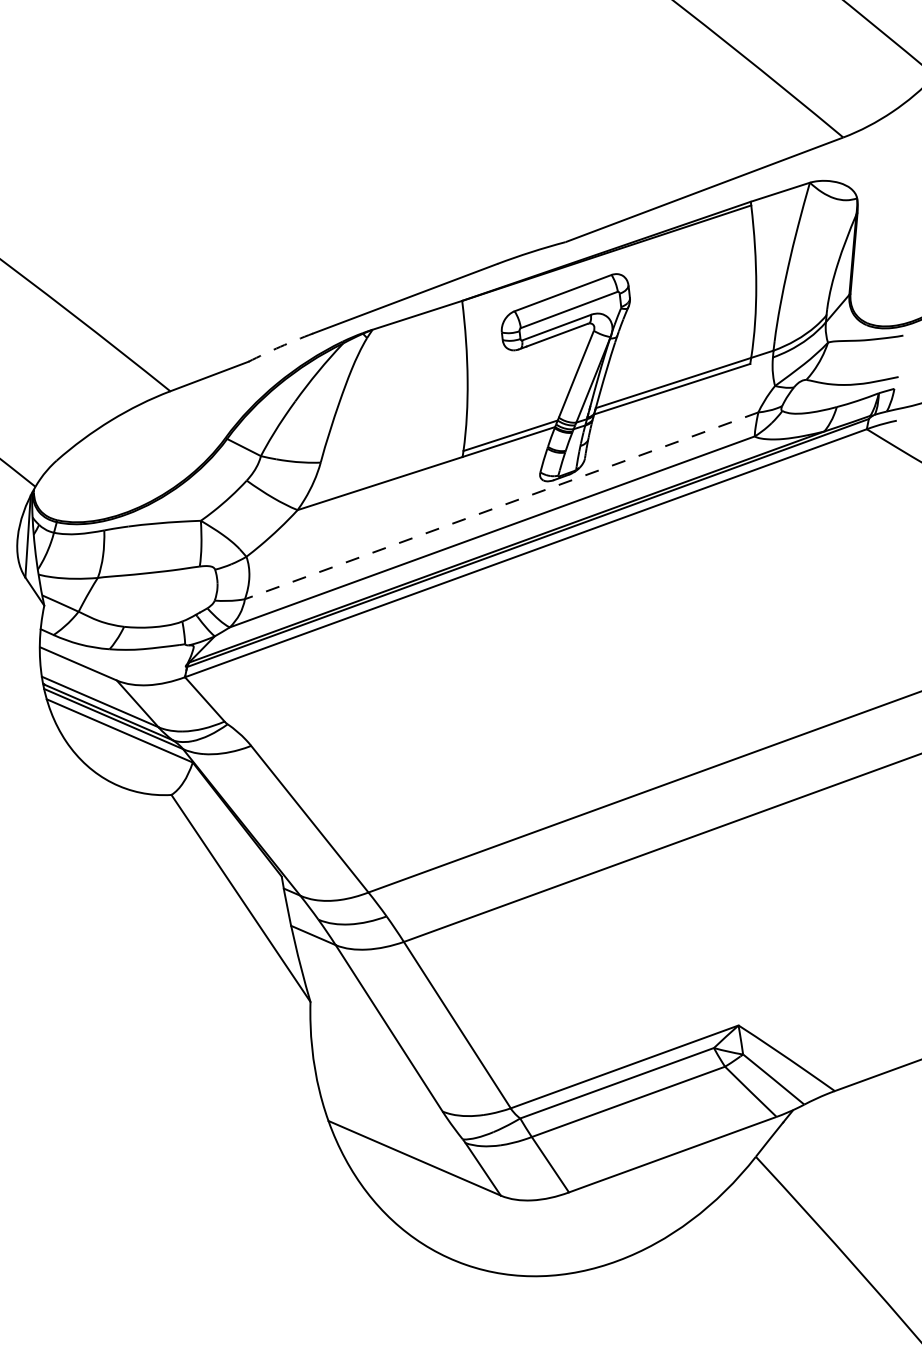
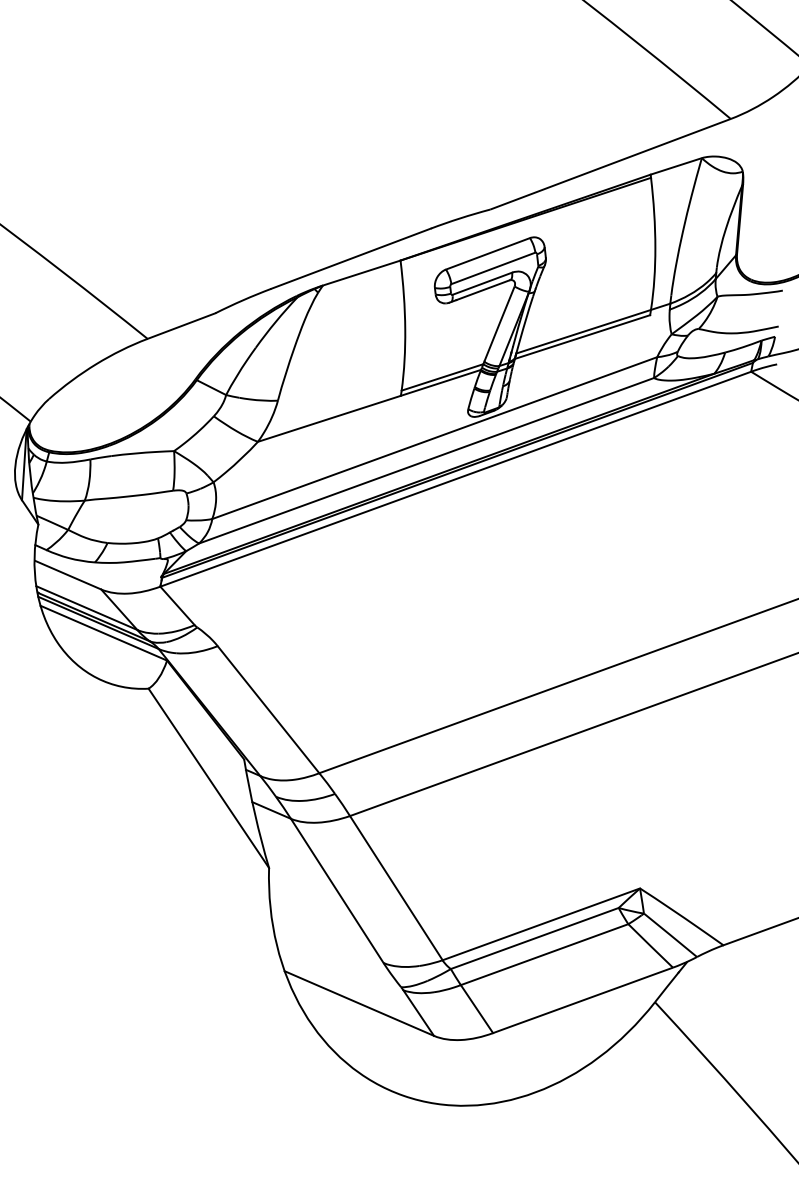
arc: (280, 346) -> (243, 300), dashed -> solid
line: (501, 506) -> (434, 438), dashed -> solid

